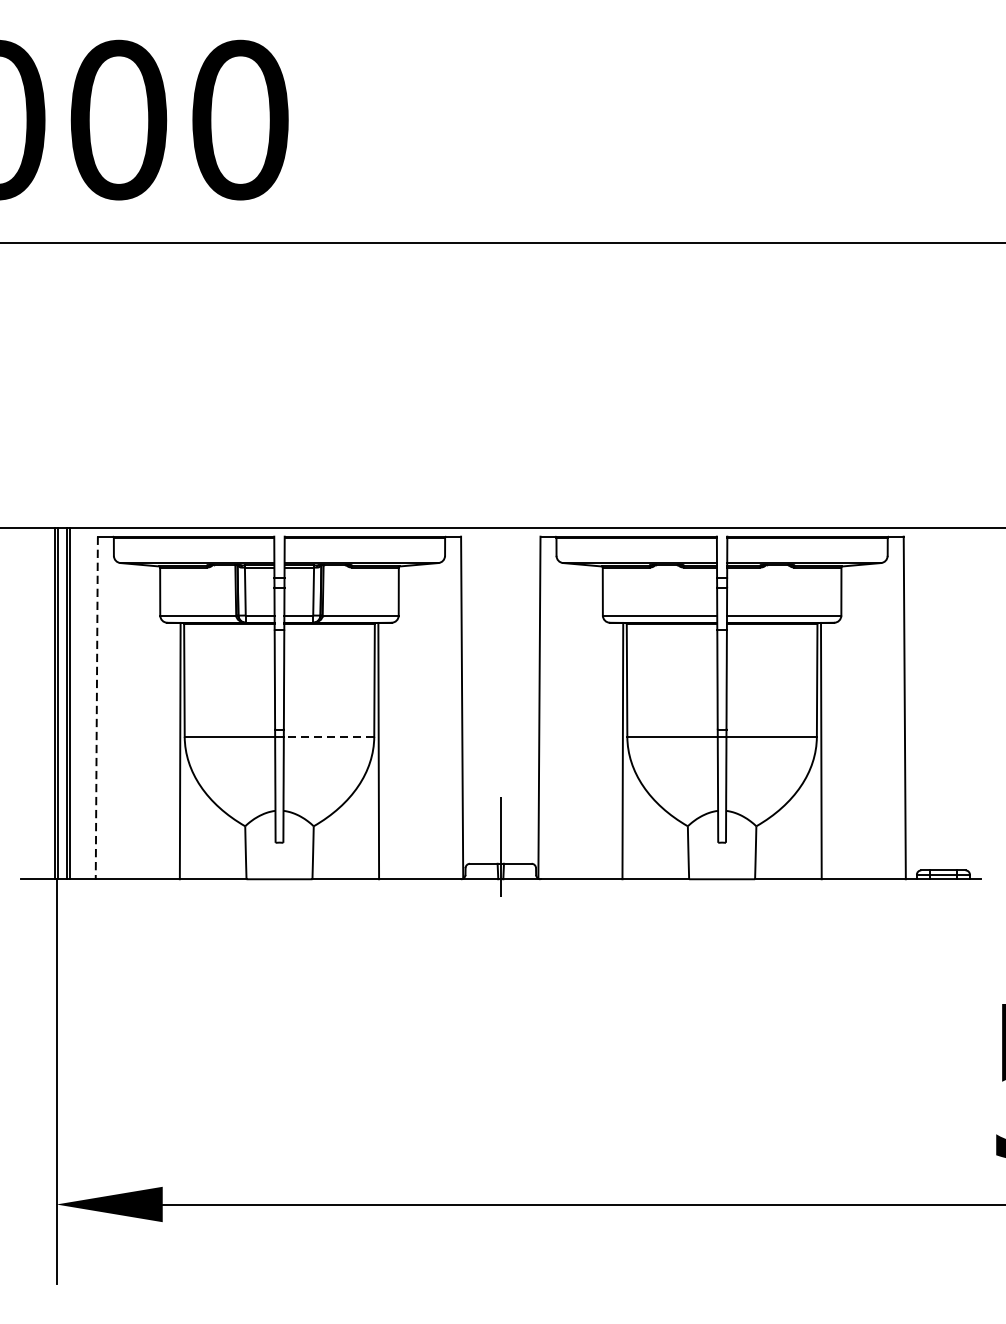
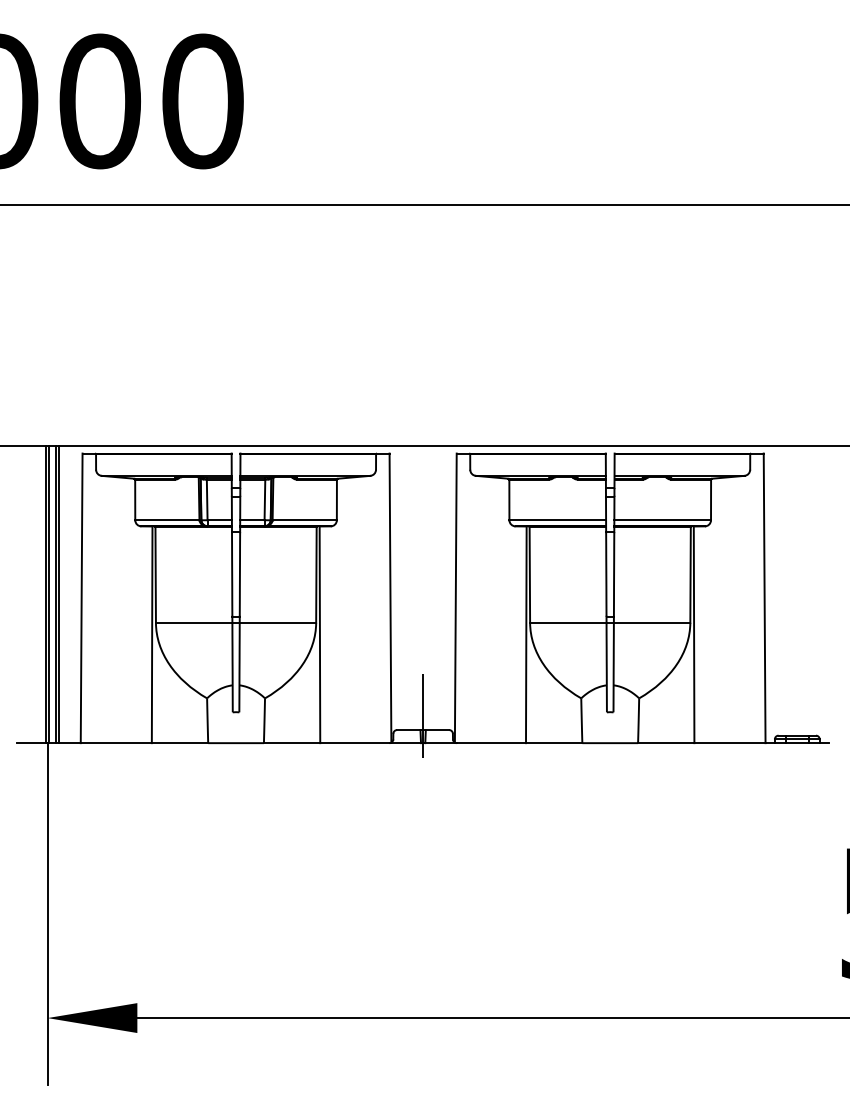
line: (96, 708) -> (81, 598), dashed -> solid
line: (328, 736) -> (277, 622), dashed -> solid

